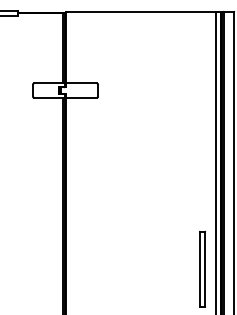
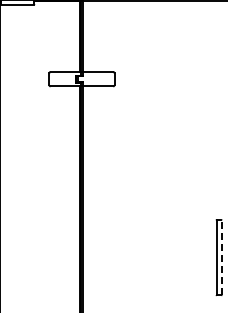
line: (205, 268) -> (221, 257), solid -> dashed

